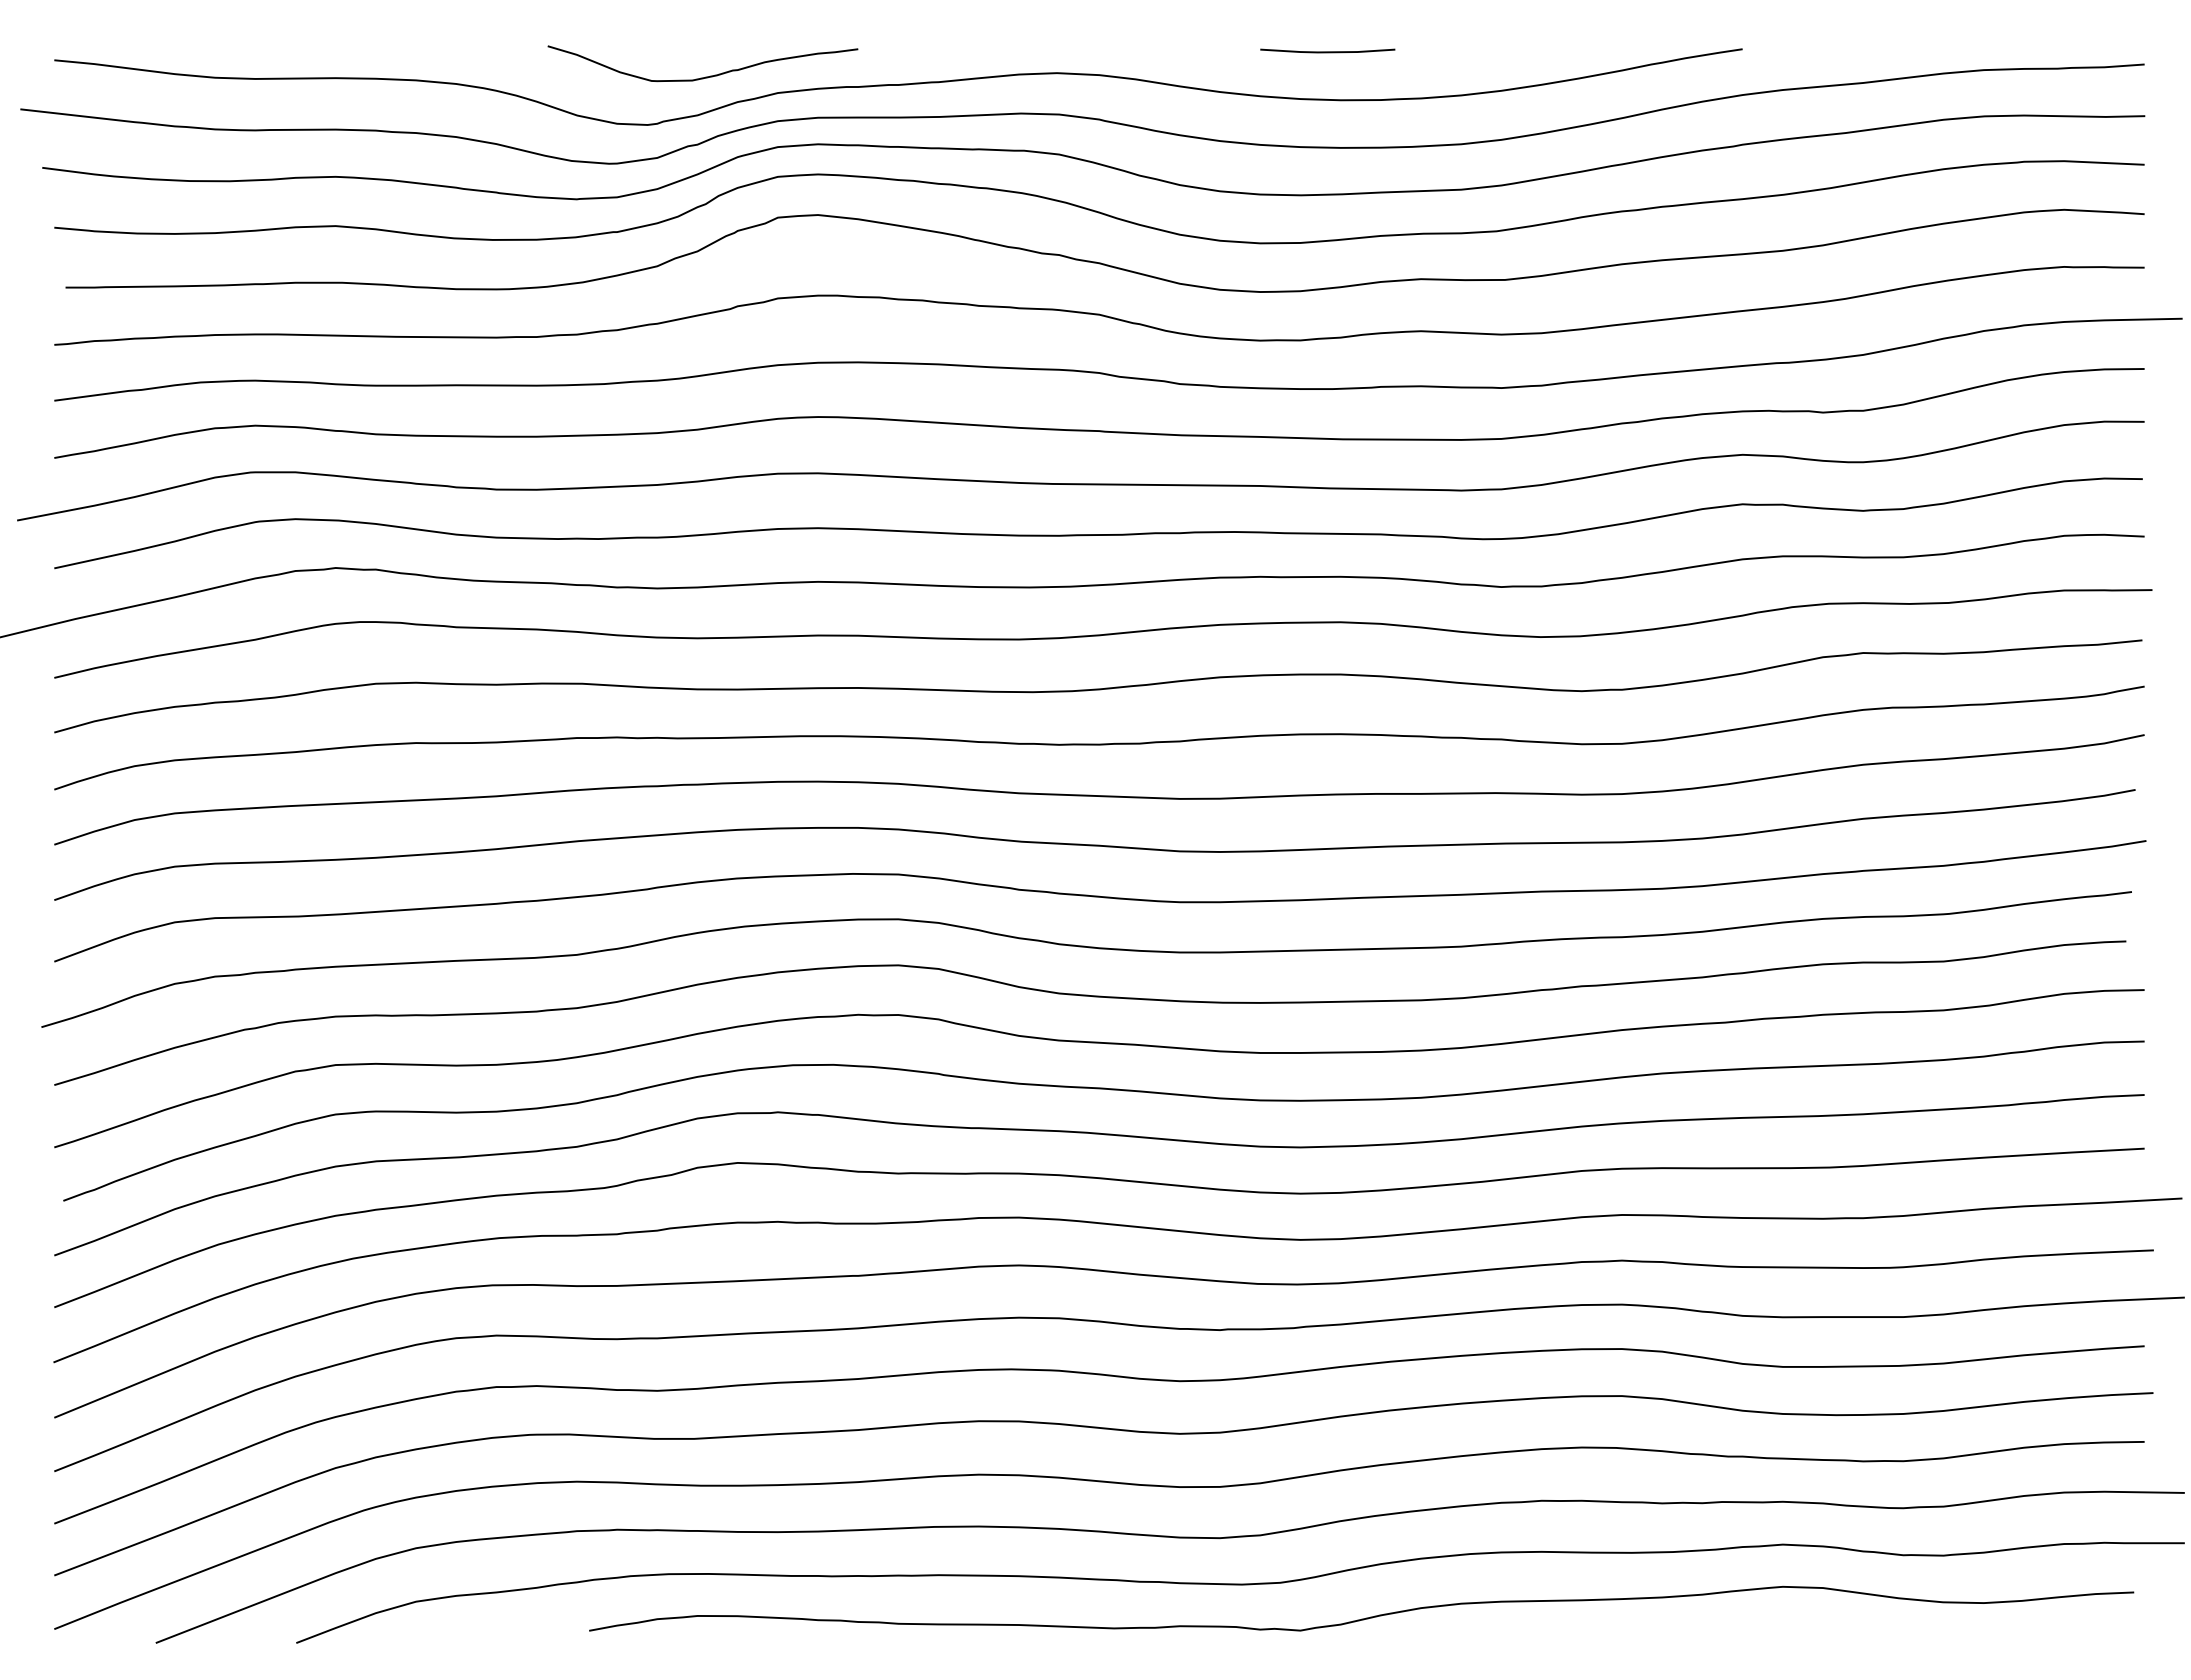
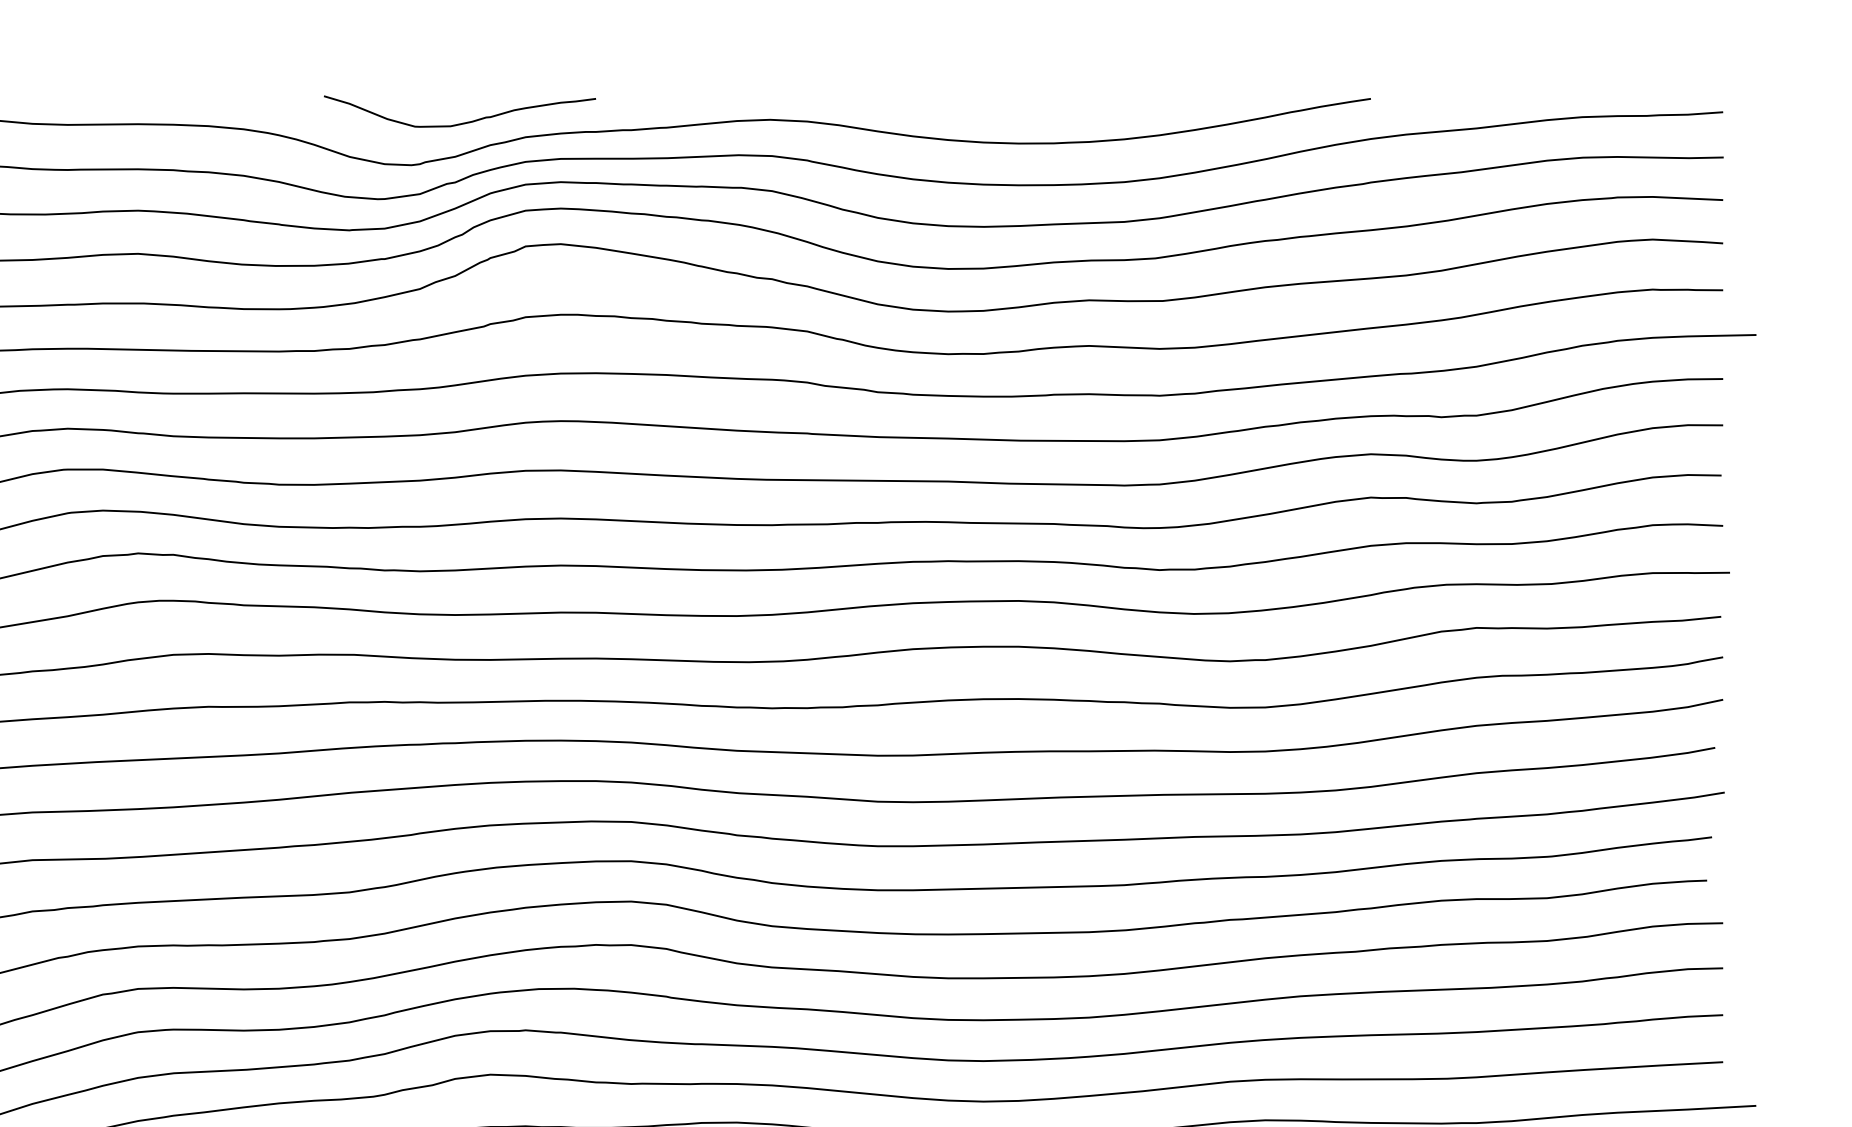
line: (1327, 51) -> (1007, 100), removed

